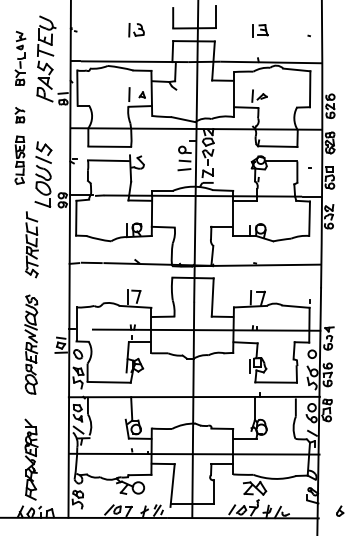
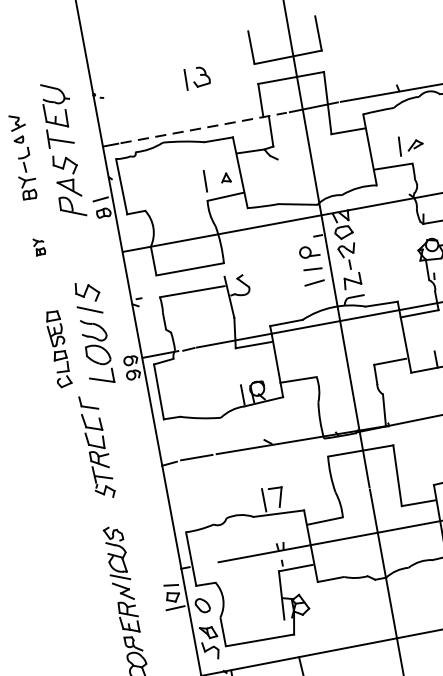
part: (260, 30) -> (392, 41), removed
line: (134, 61) -> (203, 127), solid -> dashed
part: (19, 115) -> (38, 247), size x0.7
part: (19, 159) -> (57, 347), moved

